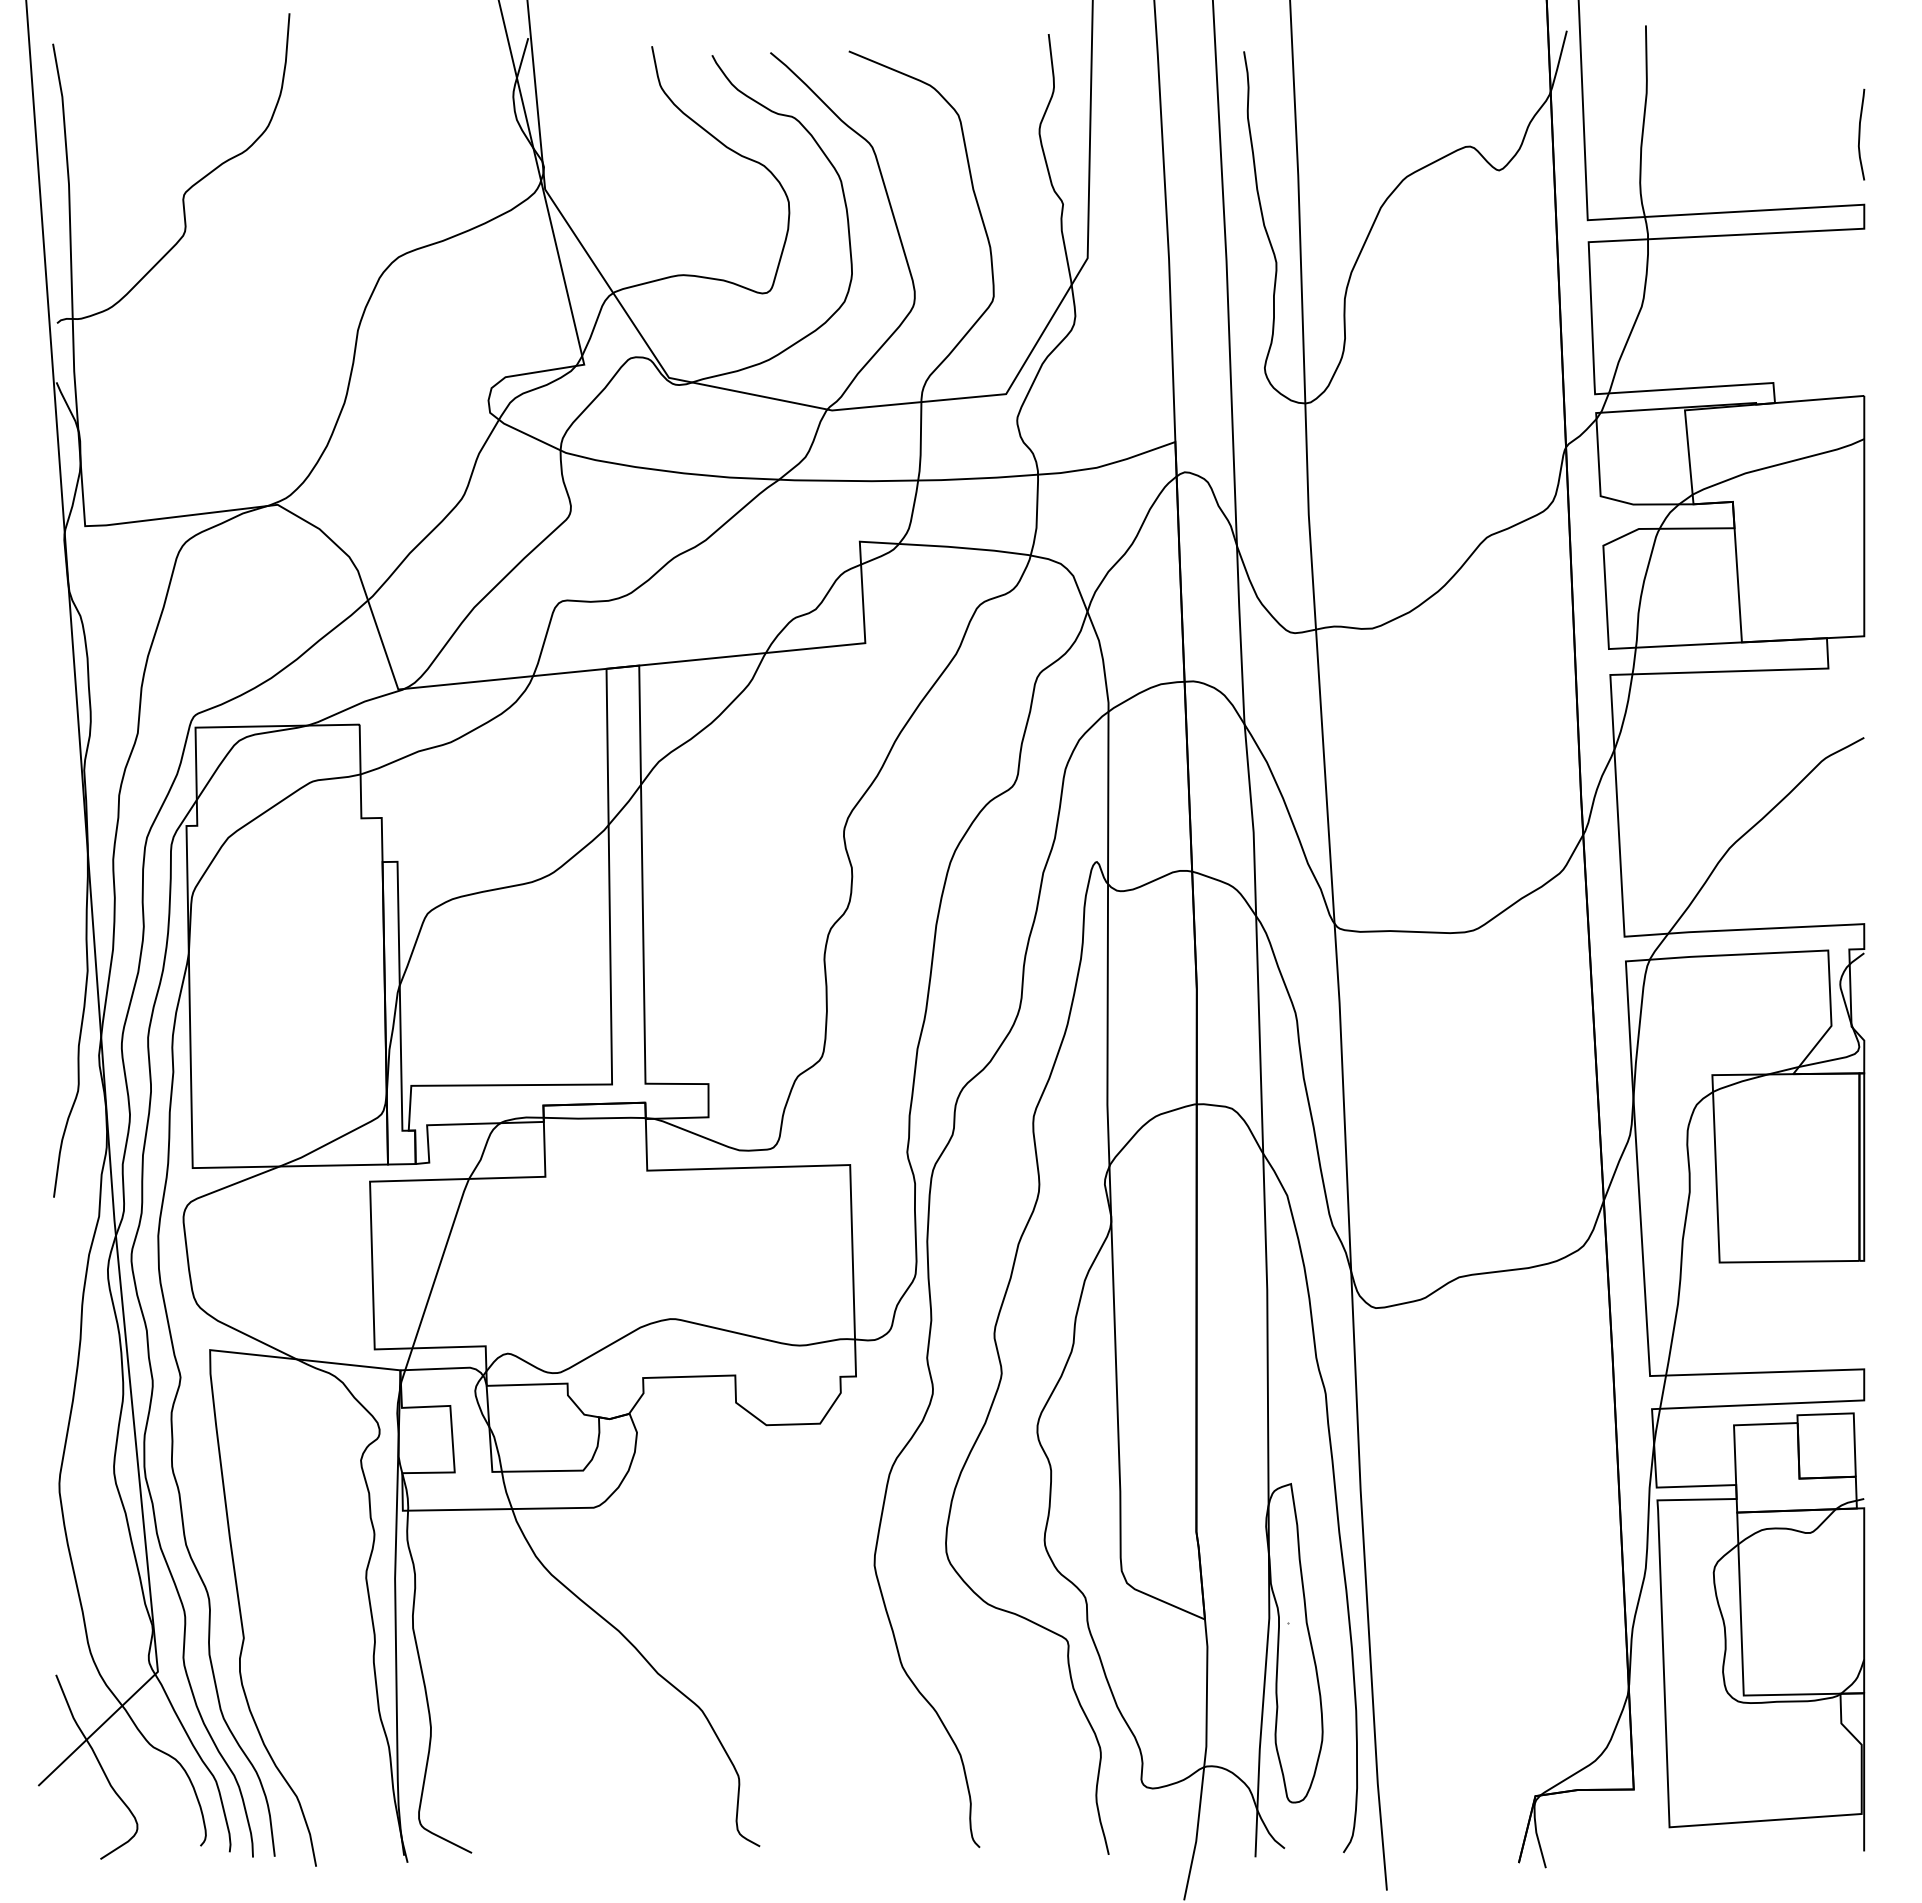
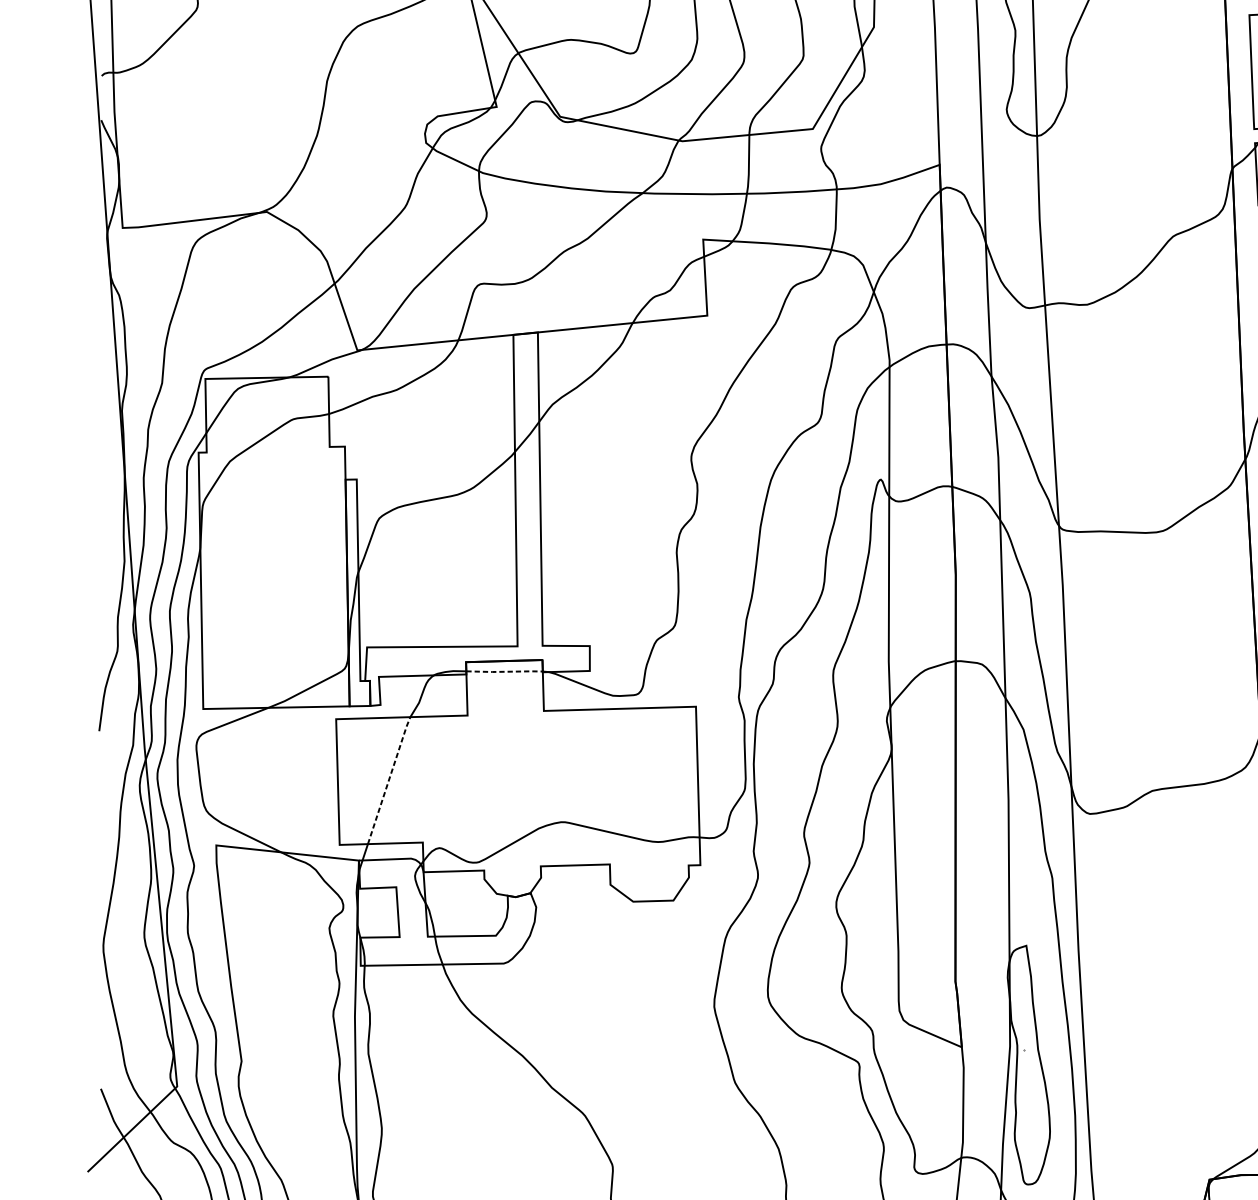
line: (595, 1118) -> (505, 671), solid -> dashed
line: (440, 1262) -> (388, 779), solid -> dashed

